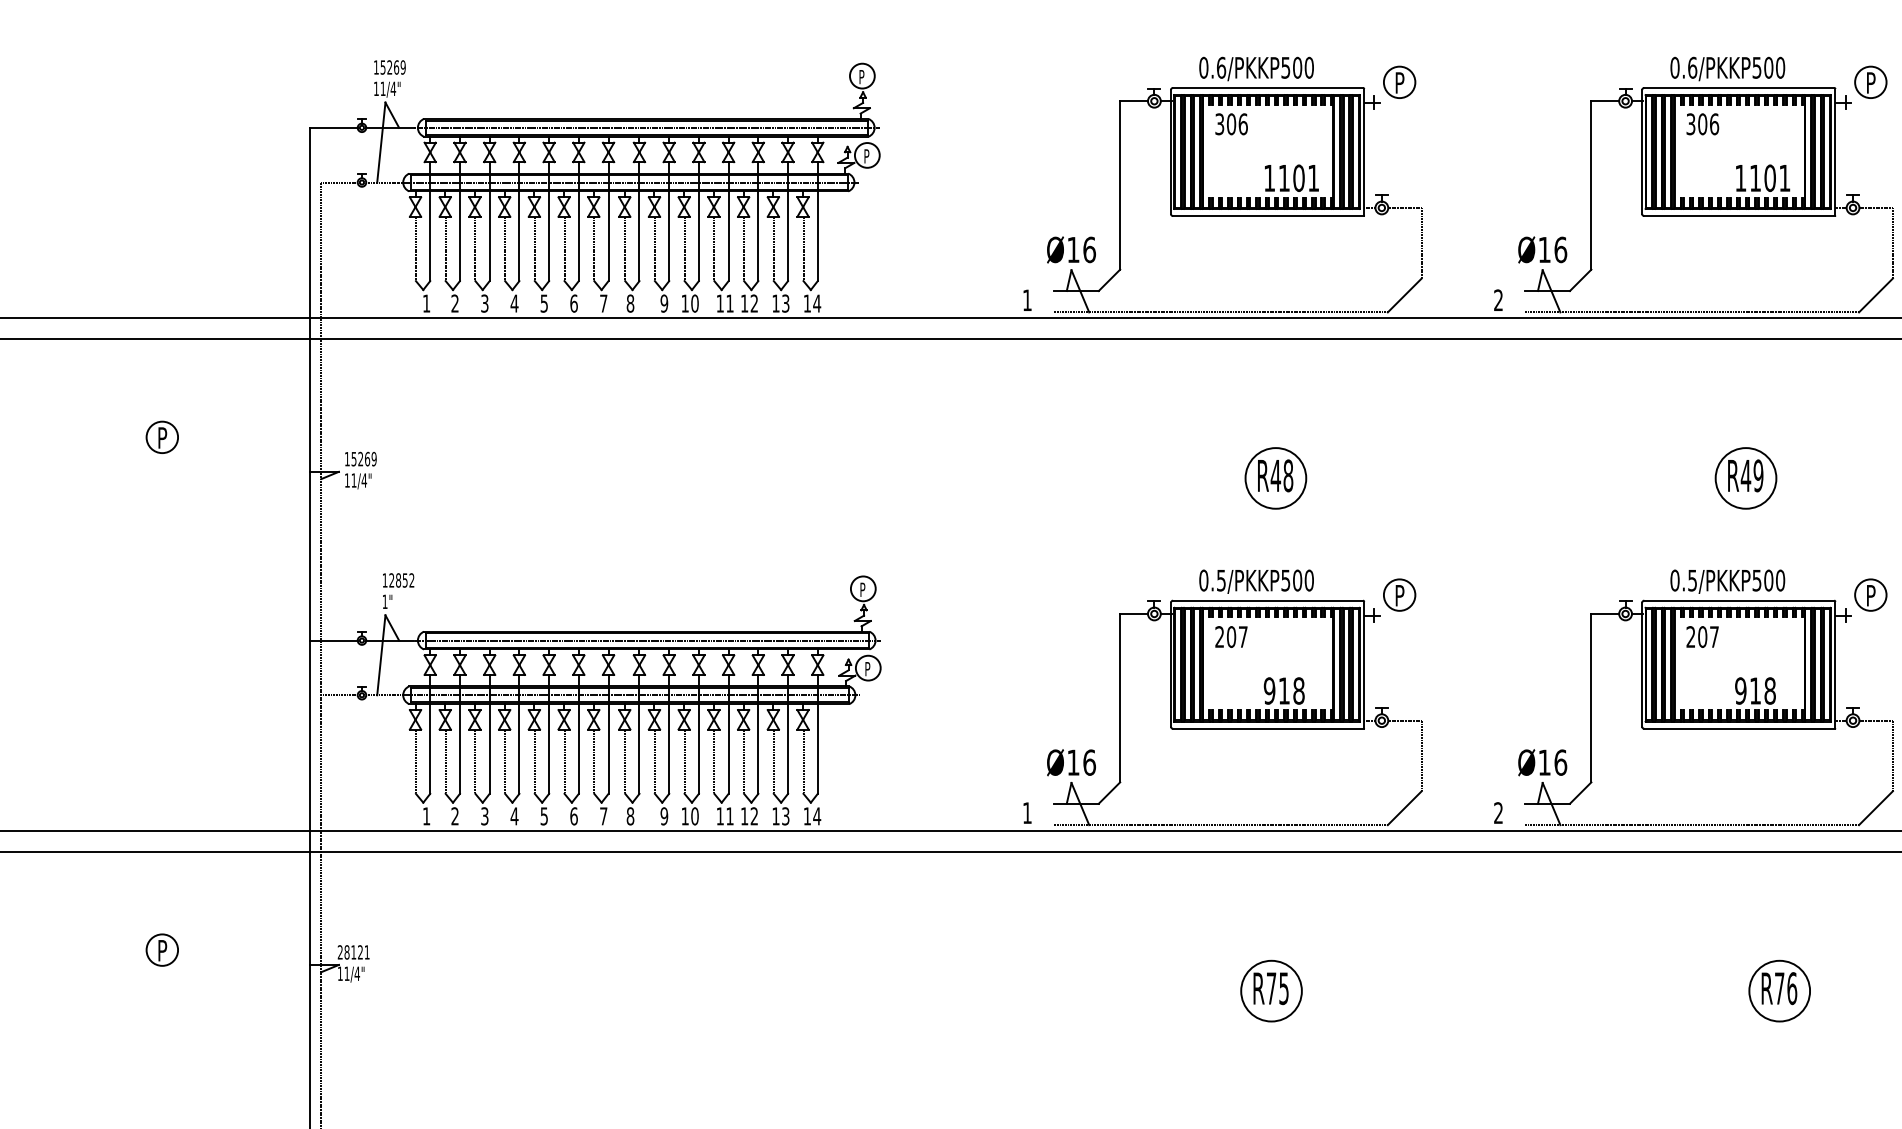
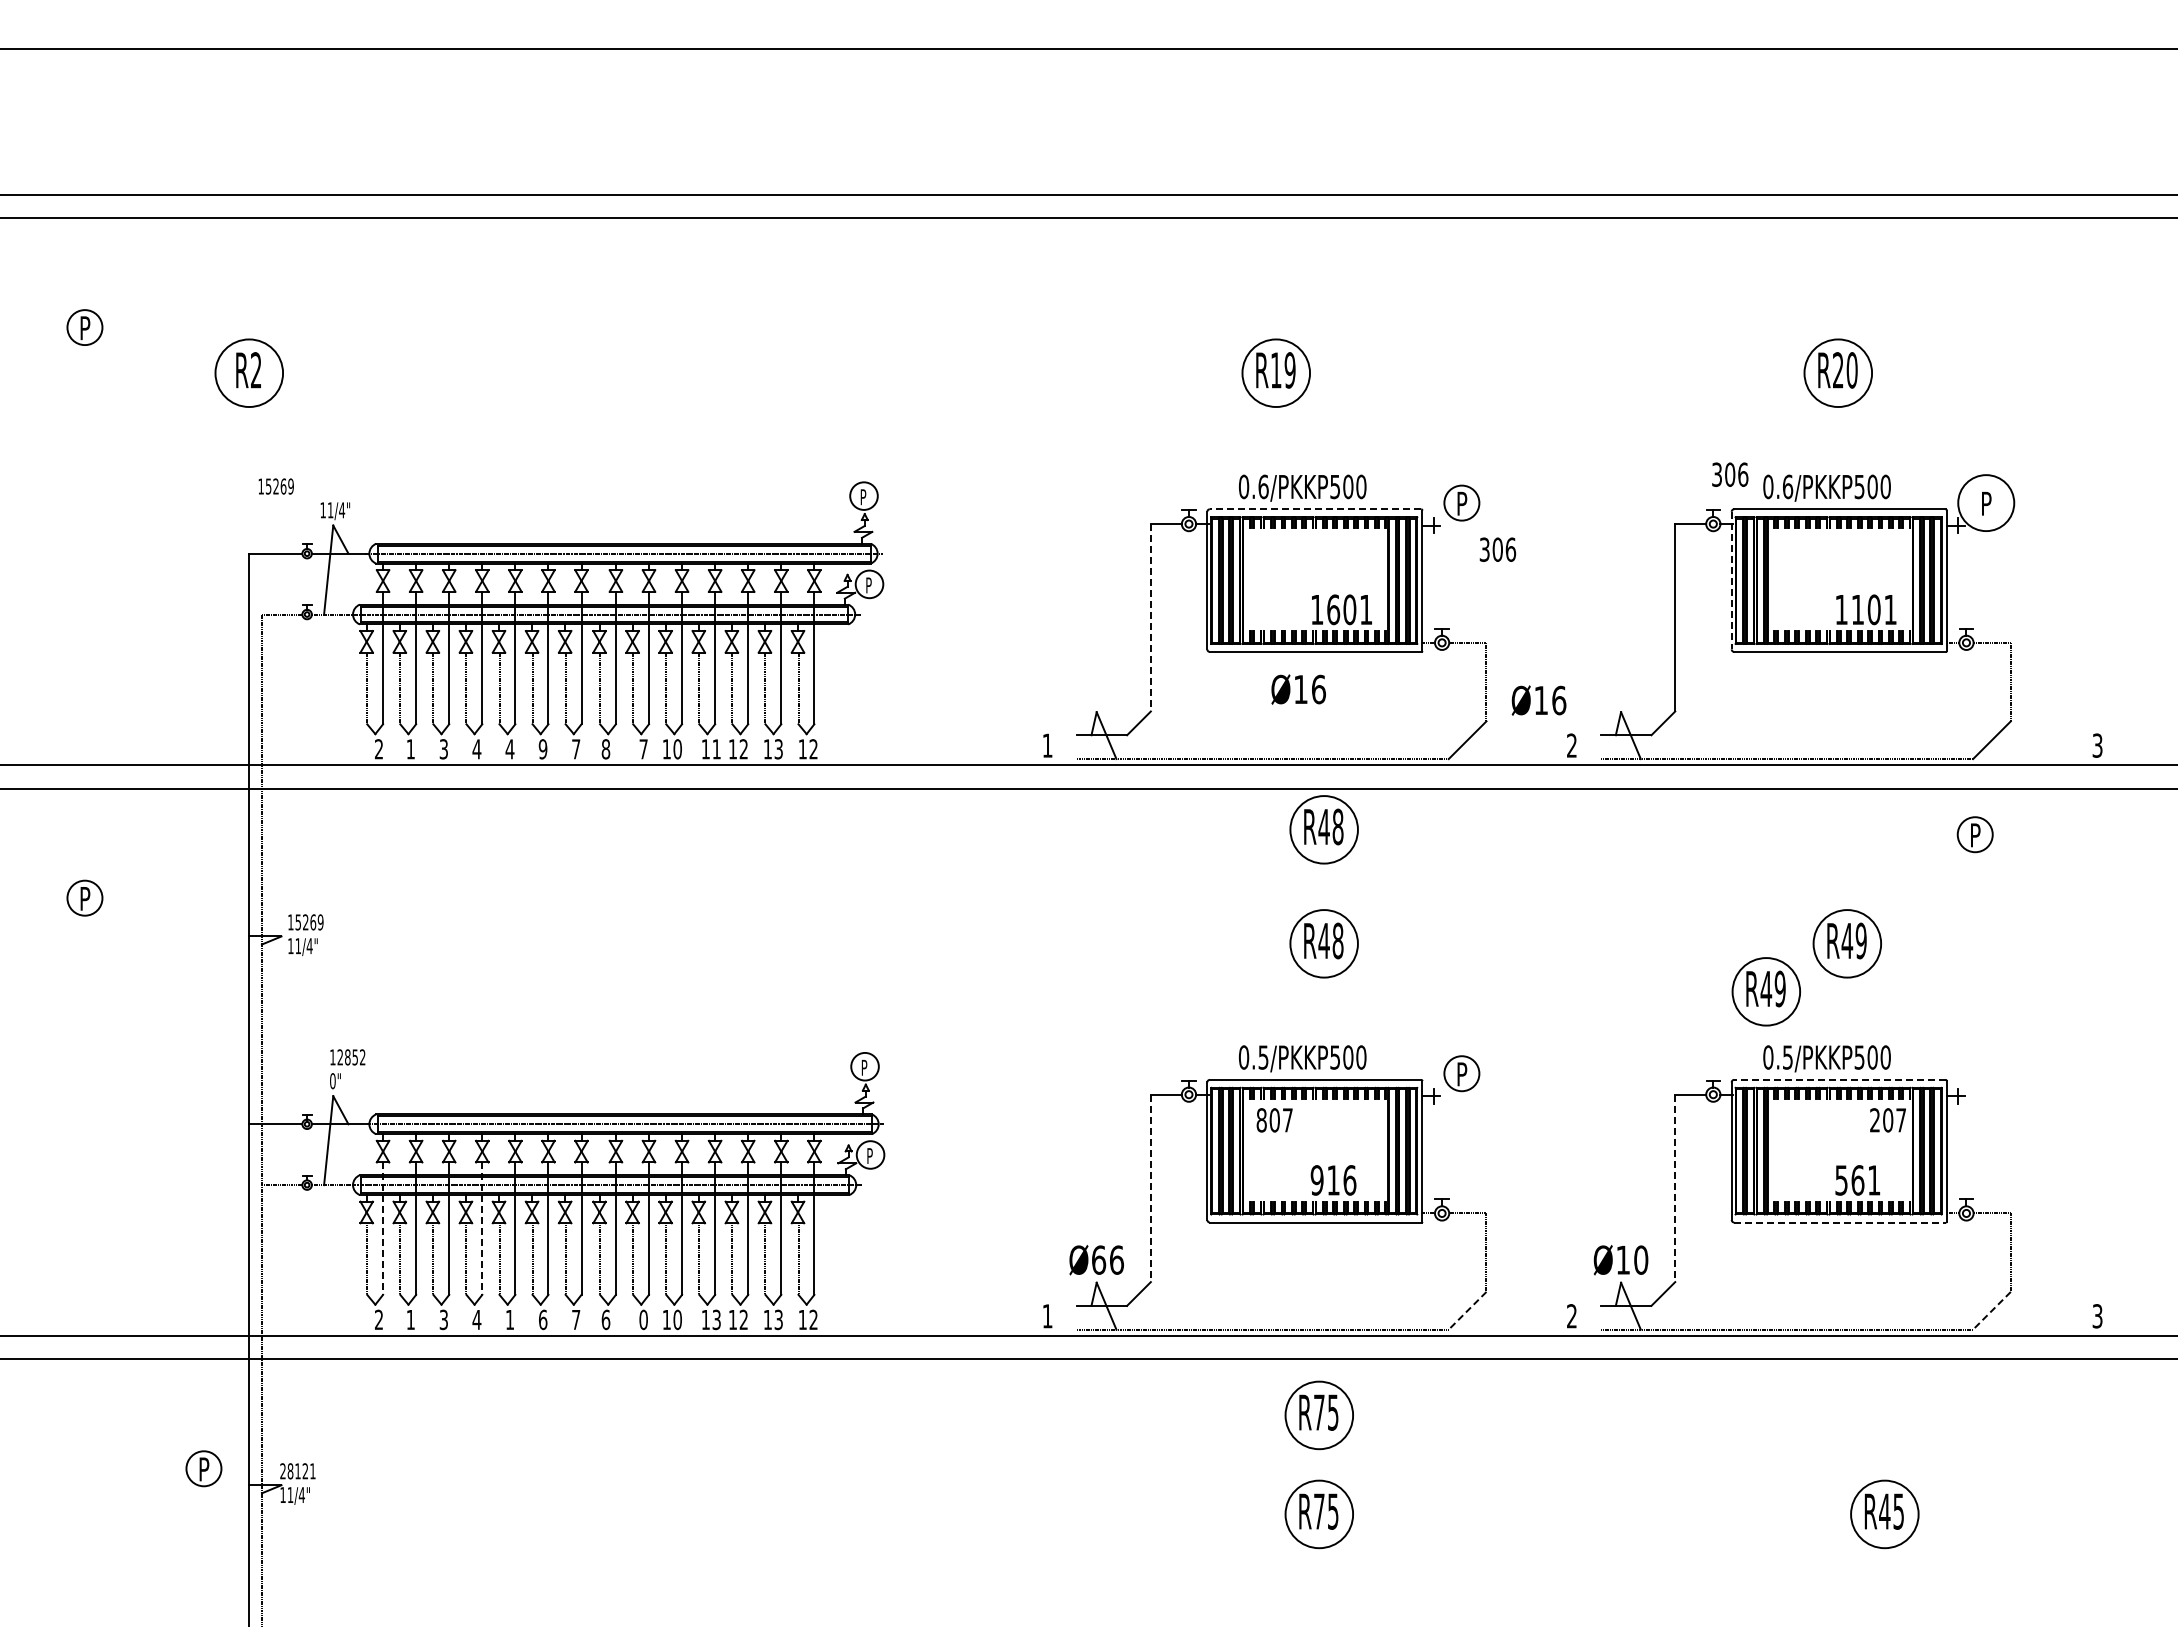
text: (389, 67) -> (275, 486), moved
circle: (1870, 81) -> (1985, 502), size x1.6
line: (1268, 88) -> (1315, 509), solid -> dashed
text: (1231, 124) -> (1497, 549), moved
text: (1703, 124) -> (1730, 474), moved
line: (1641, 151) -> (1731, 580), solid -> dashed
text: (1284, 177) -> (1333, 609), 1101 -> 1601
line: (1119, 185) -> (1150, 617), solid -> dashed
text: (1071, 249) -> (1298, 689), moved
text: (1542, 249) -> (1538, 700), moved
text: (426, 303) -> (378, 749), 1 -> 2
text: (454, 303) -> (410, 749), 2 -> 1
text: (543, 303) -> (509, 749), 5 -> 4
text: (573, 303) -> (542, 749), 6 -> 9
text: (664, 303) -> (643, 749), 9 -> 7
text: (817, 303) -> (813, 749), 14 -> 12
part: (1275, 375) -> (1323, 829), added
part: (1672, 521) -> (1765, 991), added
part: (1870, 594) -> (1974, 834), moved
line: (1738, 600) -> (1839, 1079), solid -> dashed
text: (384, 602) -> (332, 1081), 1" -> 0"
text: (1219, 637) -> (1261, 1120), 207 -> 807
text: (1702, 637) -> (1887, 1120), moved
text: (1298, 691) -> (1349, 1180), 918 -> 916
text: (1755, 691) -> (1857, 1180), 918 -> 561
line: (1119, 698) -> (1150, 1188), solid -> dashed
line: (1591, 698) -> (1675, 1188), solid -> dashed
line: (1739, 728) -> (1840, 1222), solid -> dashed
line: (430, 735) -> (383, 1229), solid -> dashed
line: (519, 735) -> (482, 1229), solid -> dashed
text: (1074, 762) -> (1099, 1259), Ø16 -> Ø66
text: (1561, 762) -> (1641, 1259), Ø16 -> Ø10
line: (1404, 807) -> (1467, 1310), solid -> dashed
line: (1875, 807) -> (1991, 1310), solid -> dashed
text: (426, 816) -> (378, 1319), 1 -> 2
text: (454, 816) -> (410, 1319), 2 -> 1
text: (543, 816) -> (509, 1320), 5 -> 1
text: (630, 816) -> (605, 1319), 8 -> 6
text: (664, 816) -> (643, 1320), 9 -> 0
text: (729, 816) -> (716, 1319), 11 -> 13
text: (817, 816) -> (813, 1319), 14 -> 12
part: (1270, 902) -> (1318, 1415), added
part: (161, 949) -> (203, 1468), moved
text: (1785, 988) -> (1891, 1511), R76 -> R45

